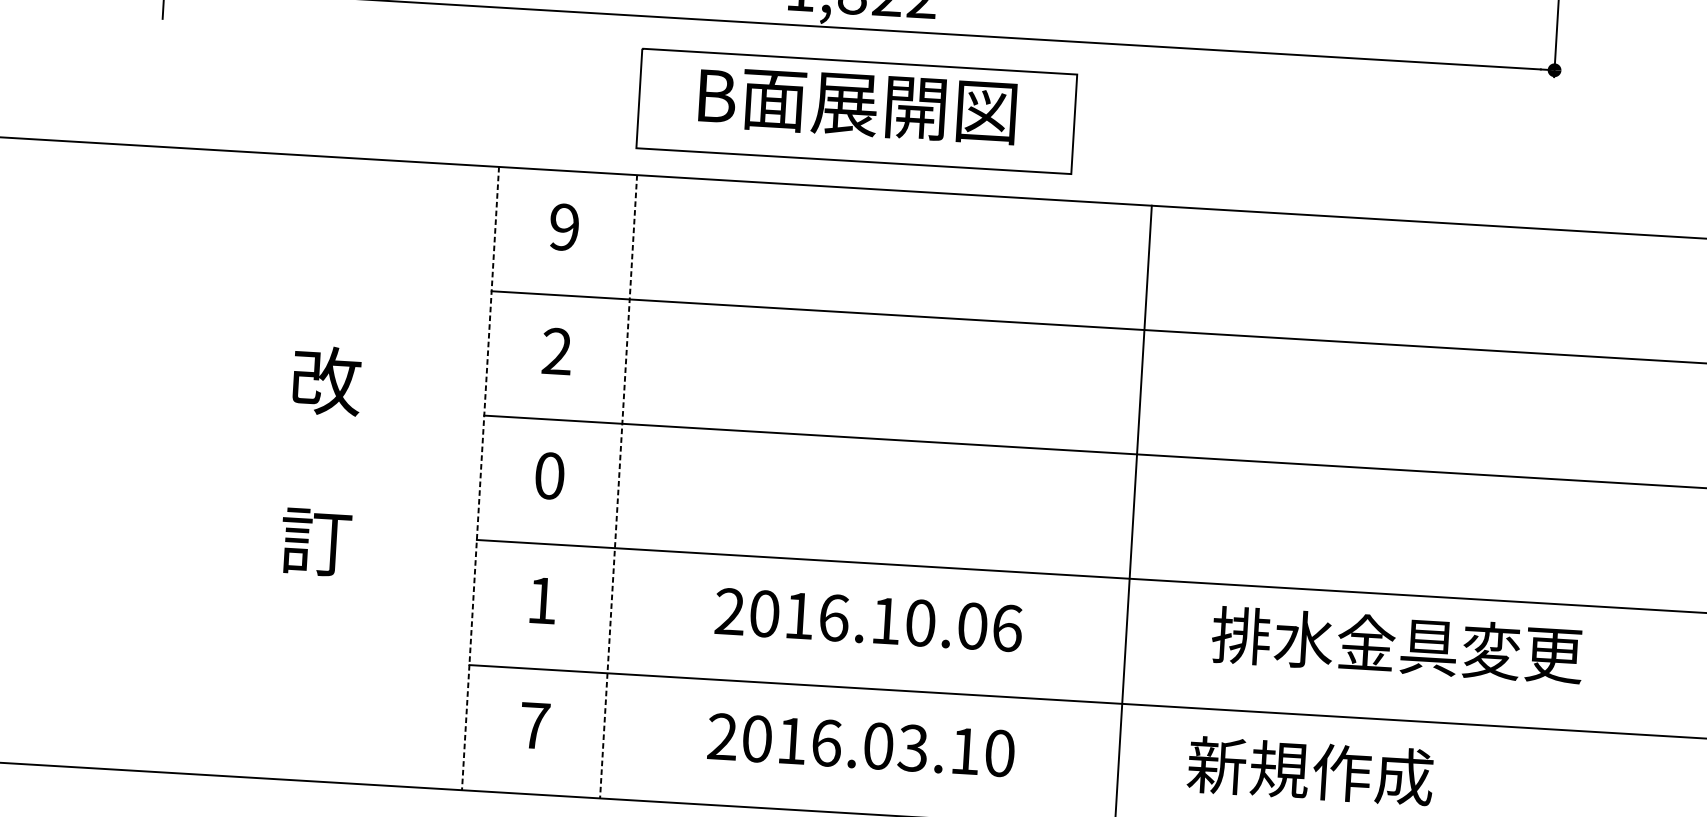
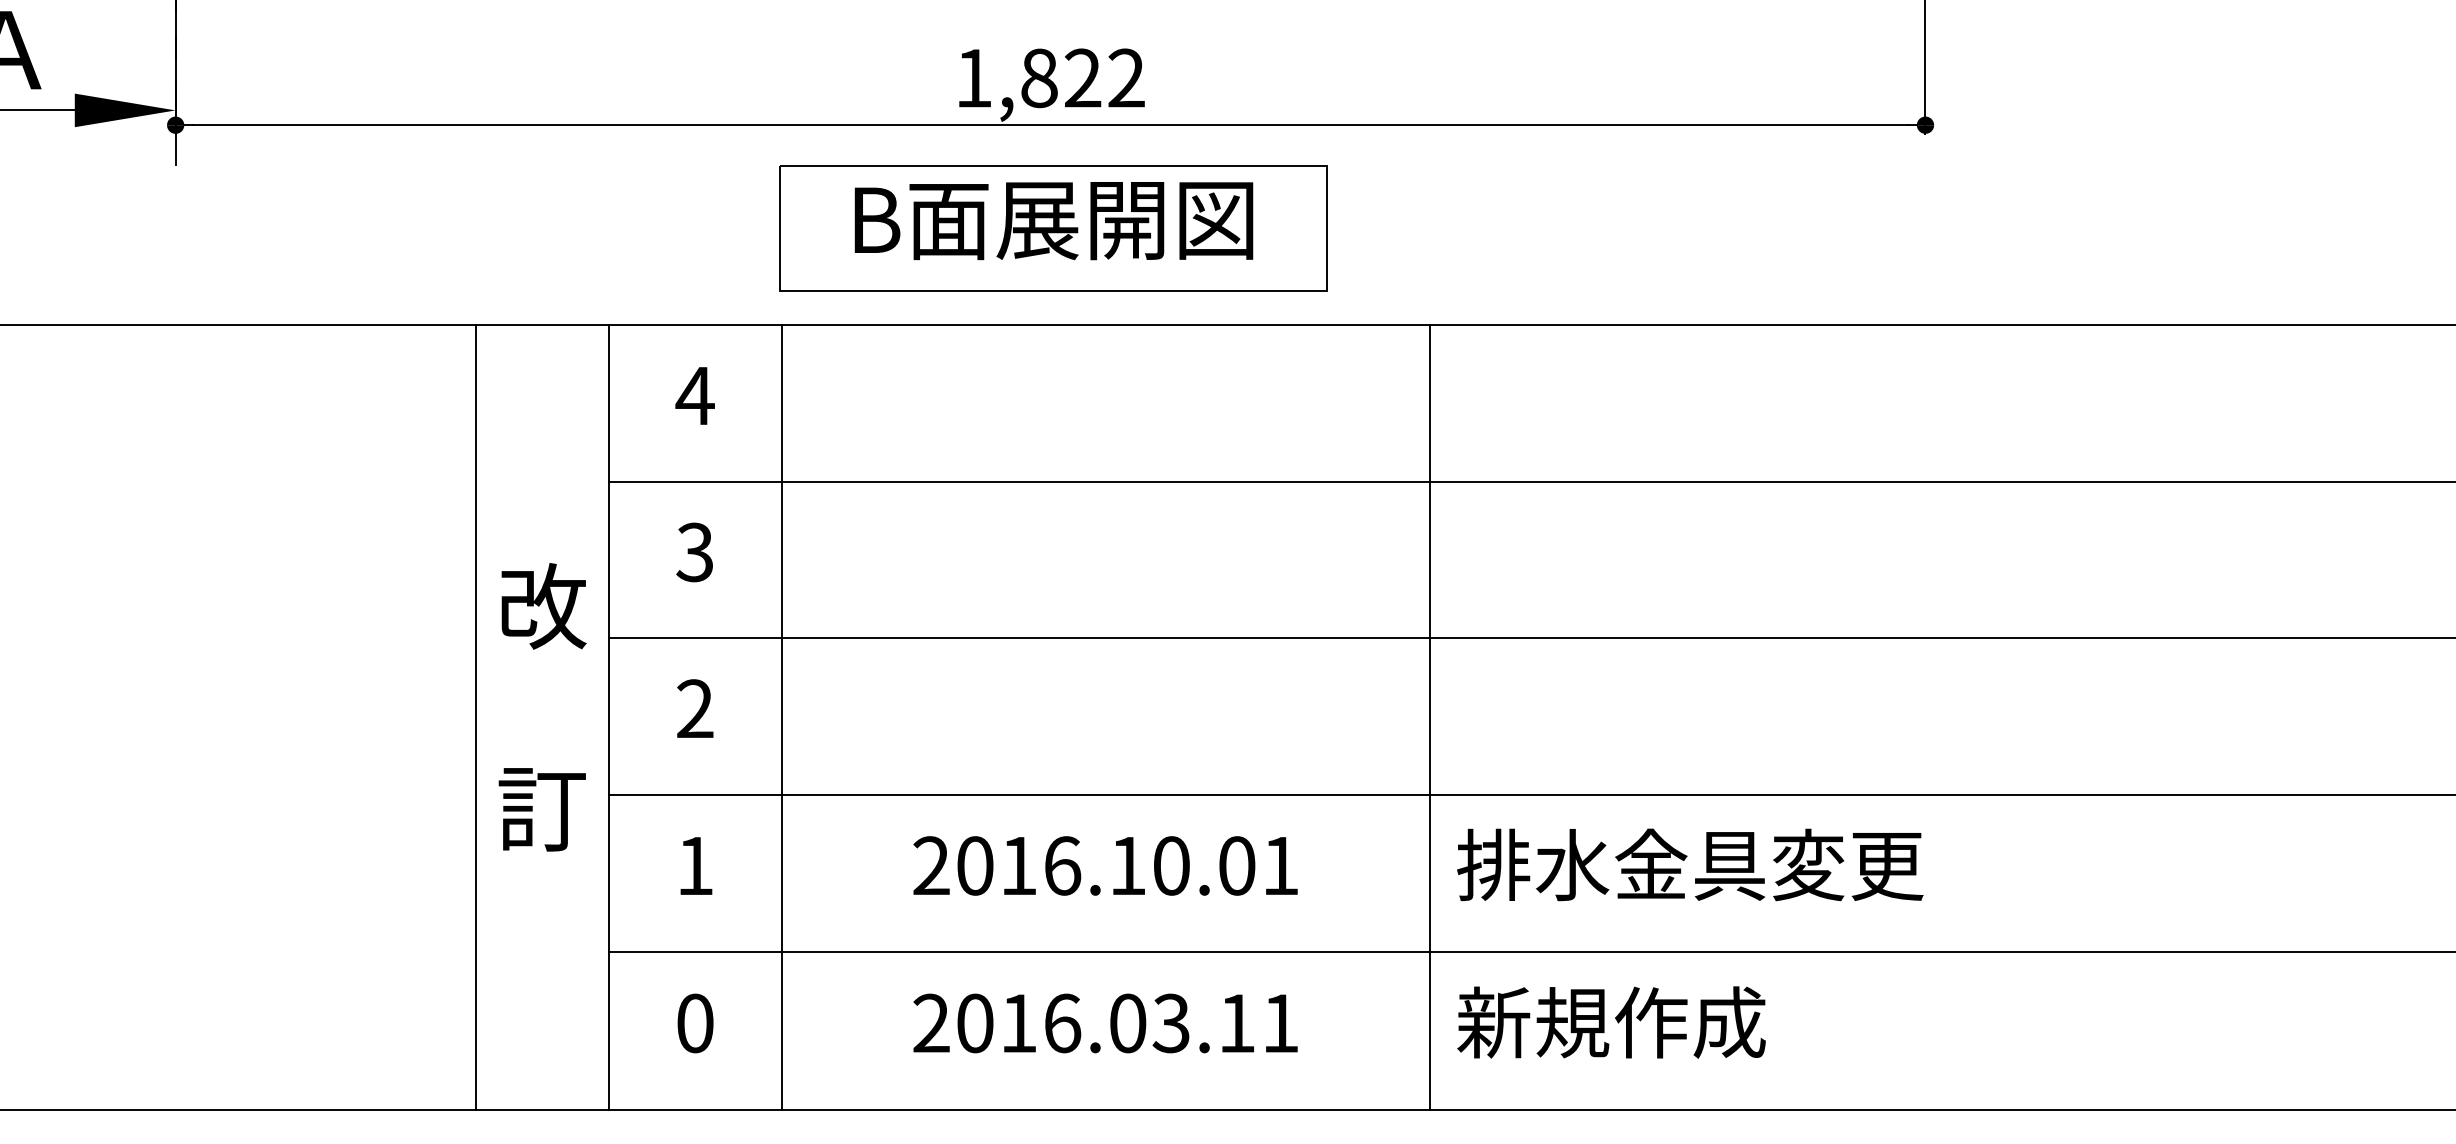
text: (563, 226) -> (694, 395), 9 -> 4
text: (556, 351) -> (694, 552), 2 -> 3
text: (321, 461) -> (542, 707), moved
line: (375, 472) -> (476, 717), added
text: (549, 475) -> (695, 708), 0 -> 2
line: (480, 478) -> (608, 717), dashed -> solid
line: (618, 486) -> (782, 717), dashed -> solid
text: (1008, 627) -> (1281, 865), 2016.10.06 -> 2016.10.01
text: (1397, 644) -> (1690, 864), moved
text: (535, 725) -> (695, 1023), 7 -> 0
text: (999, 753) -> (1280, 1023), 2016.03.10 -> 2016.03.11
text: (1310, 771) -> (1611, 1022), moved

